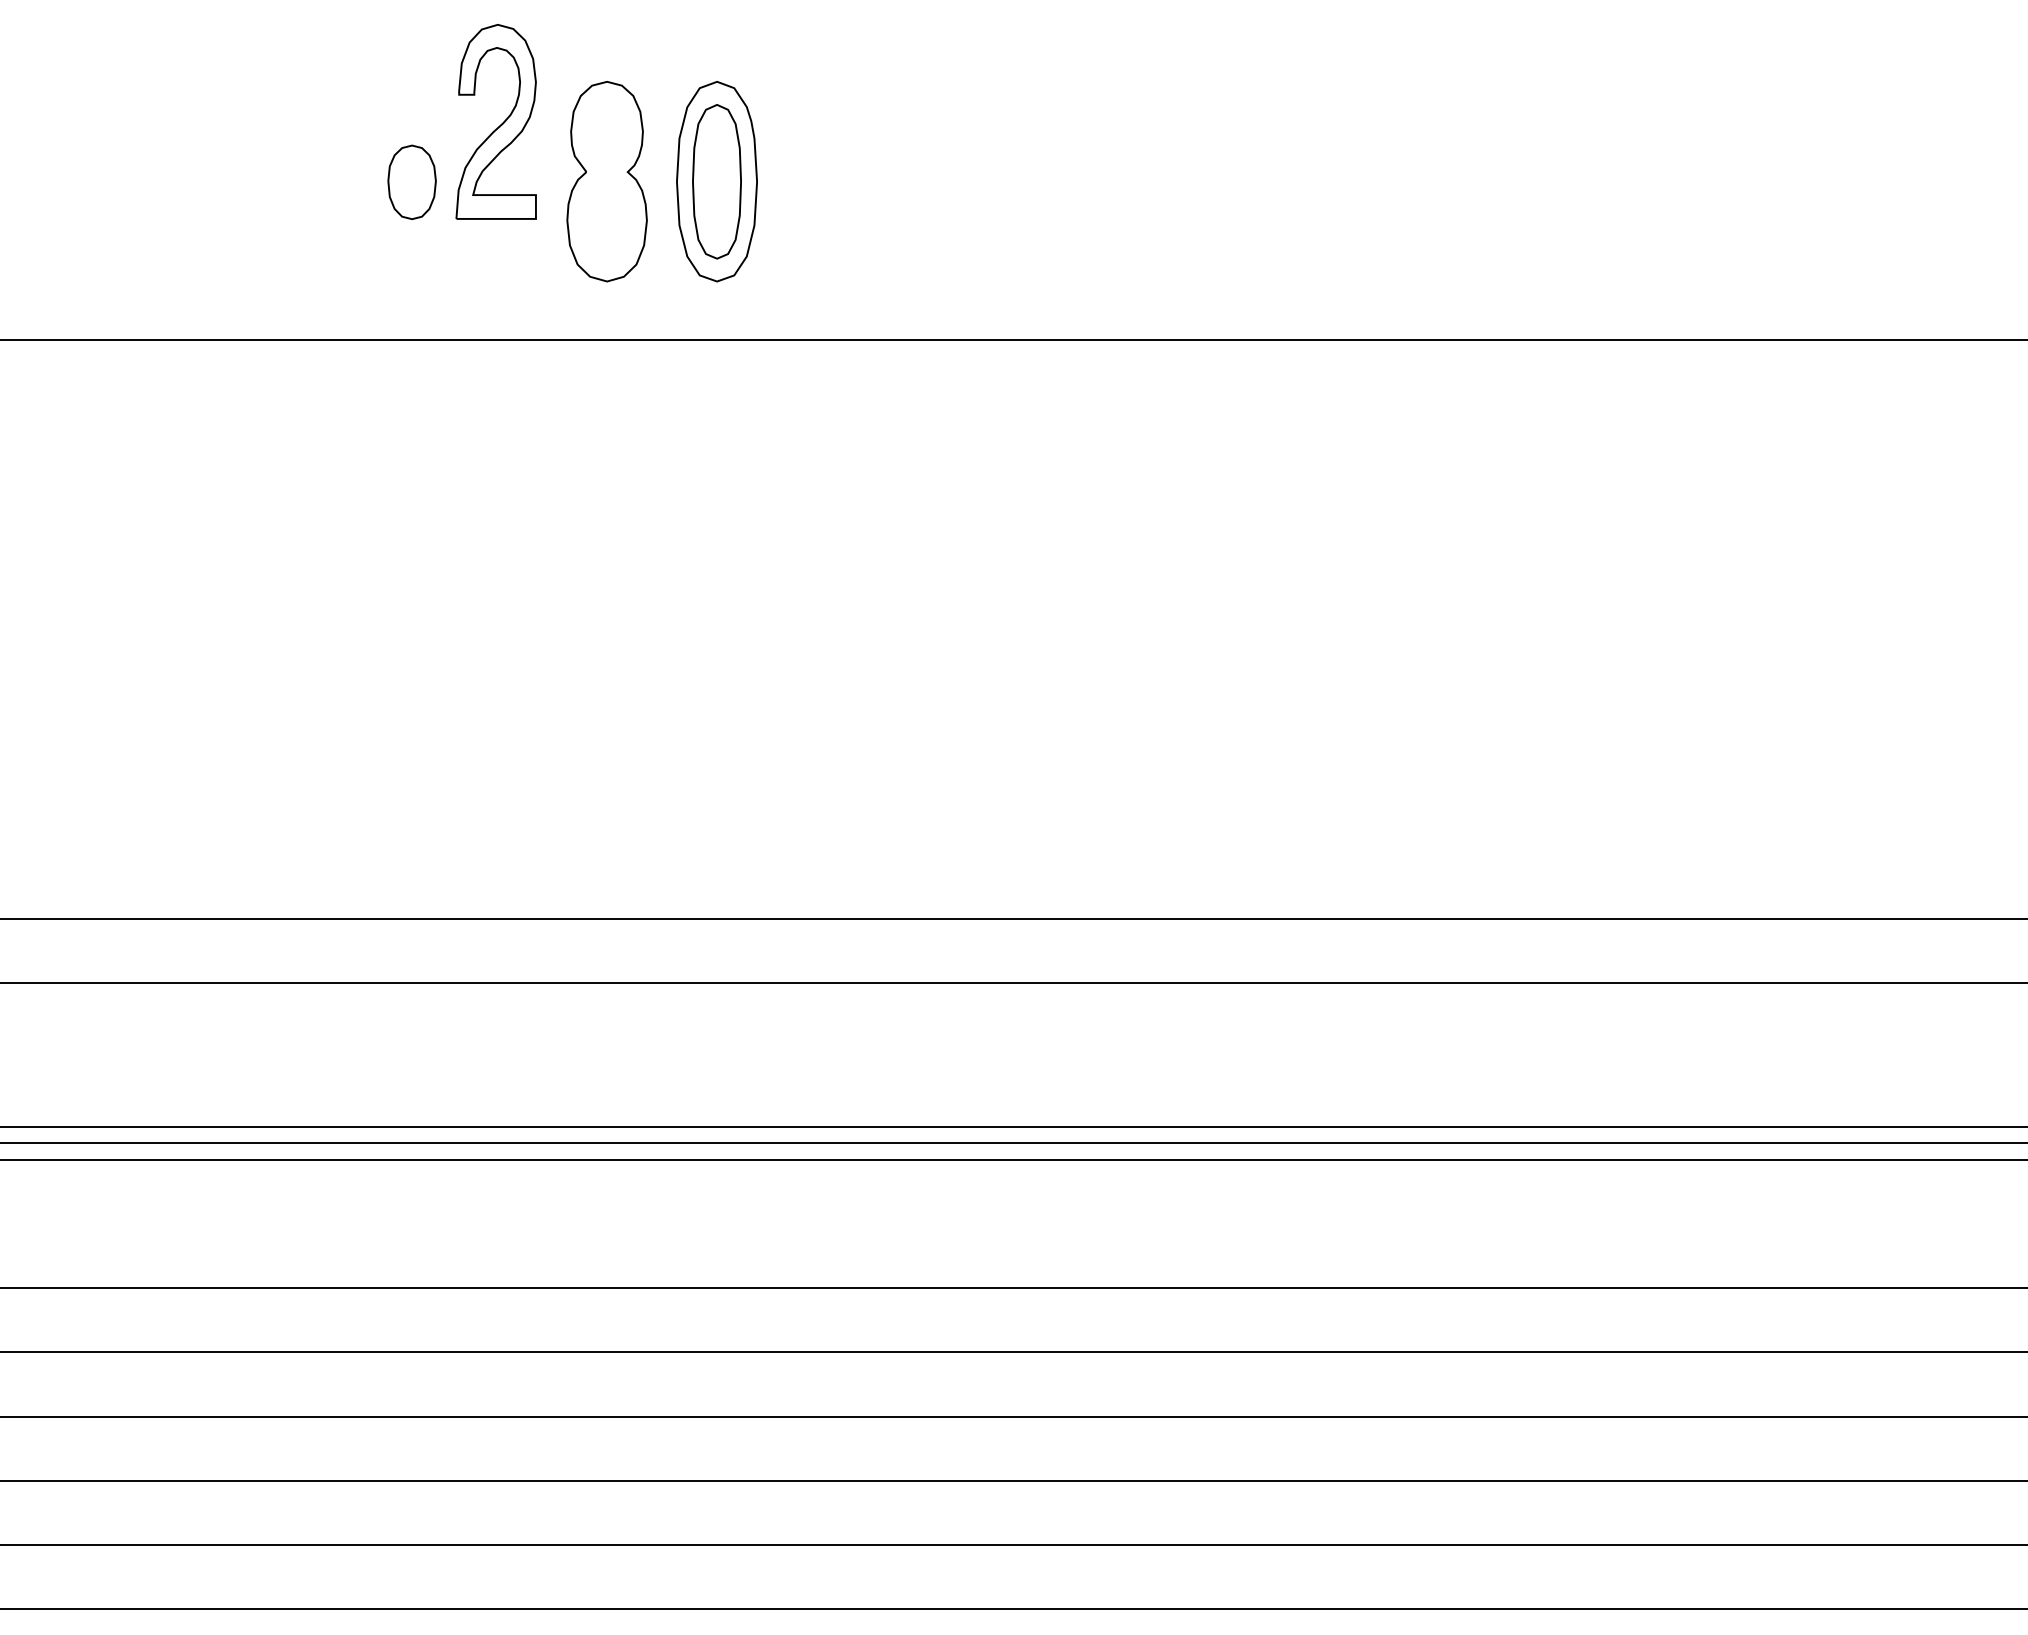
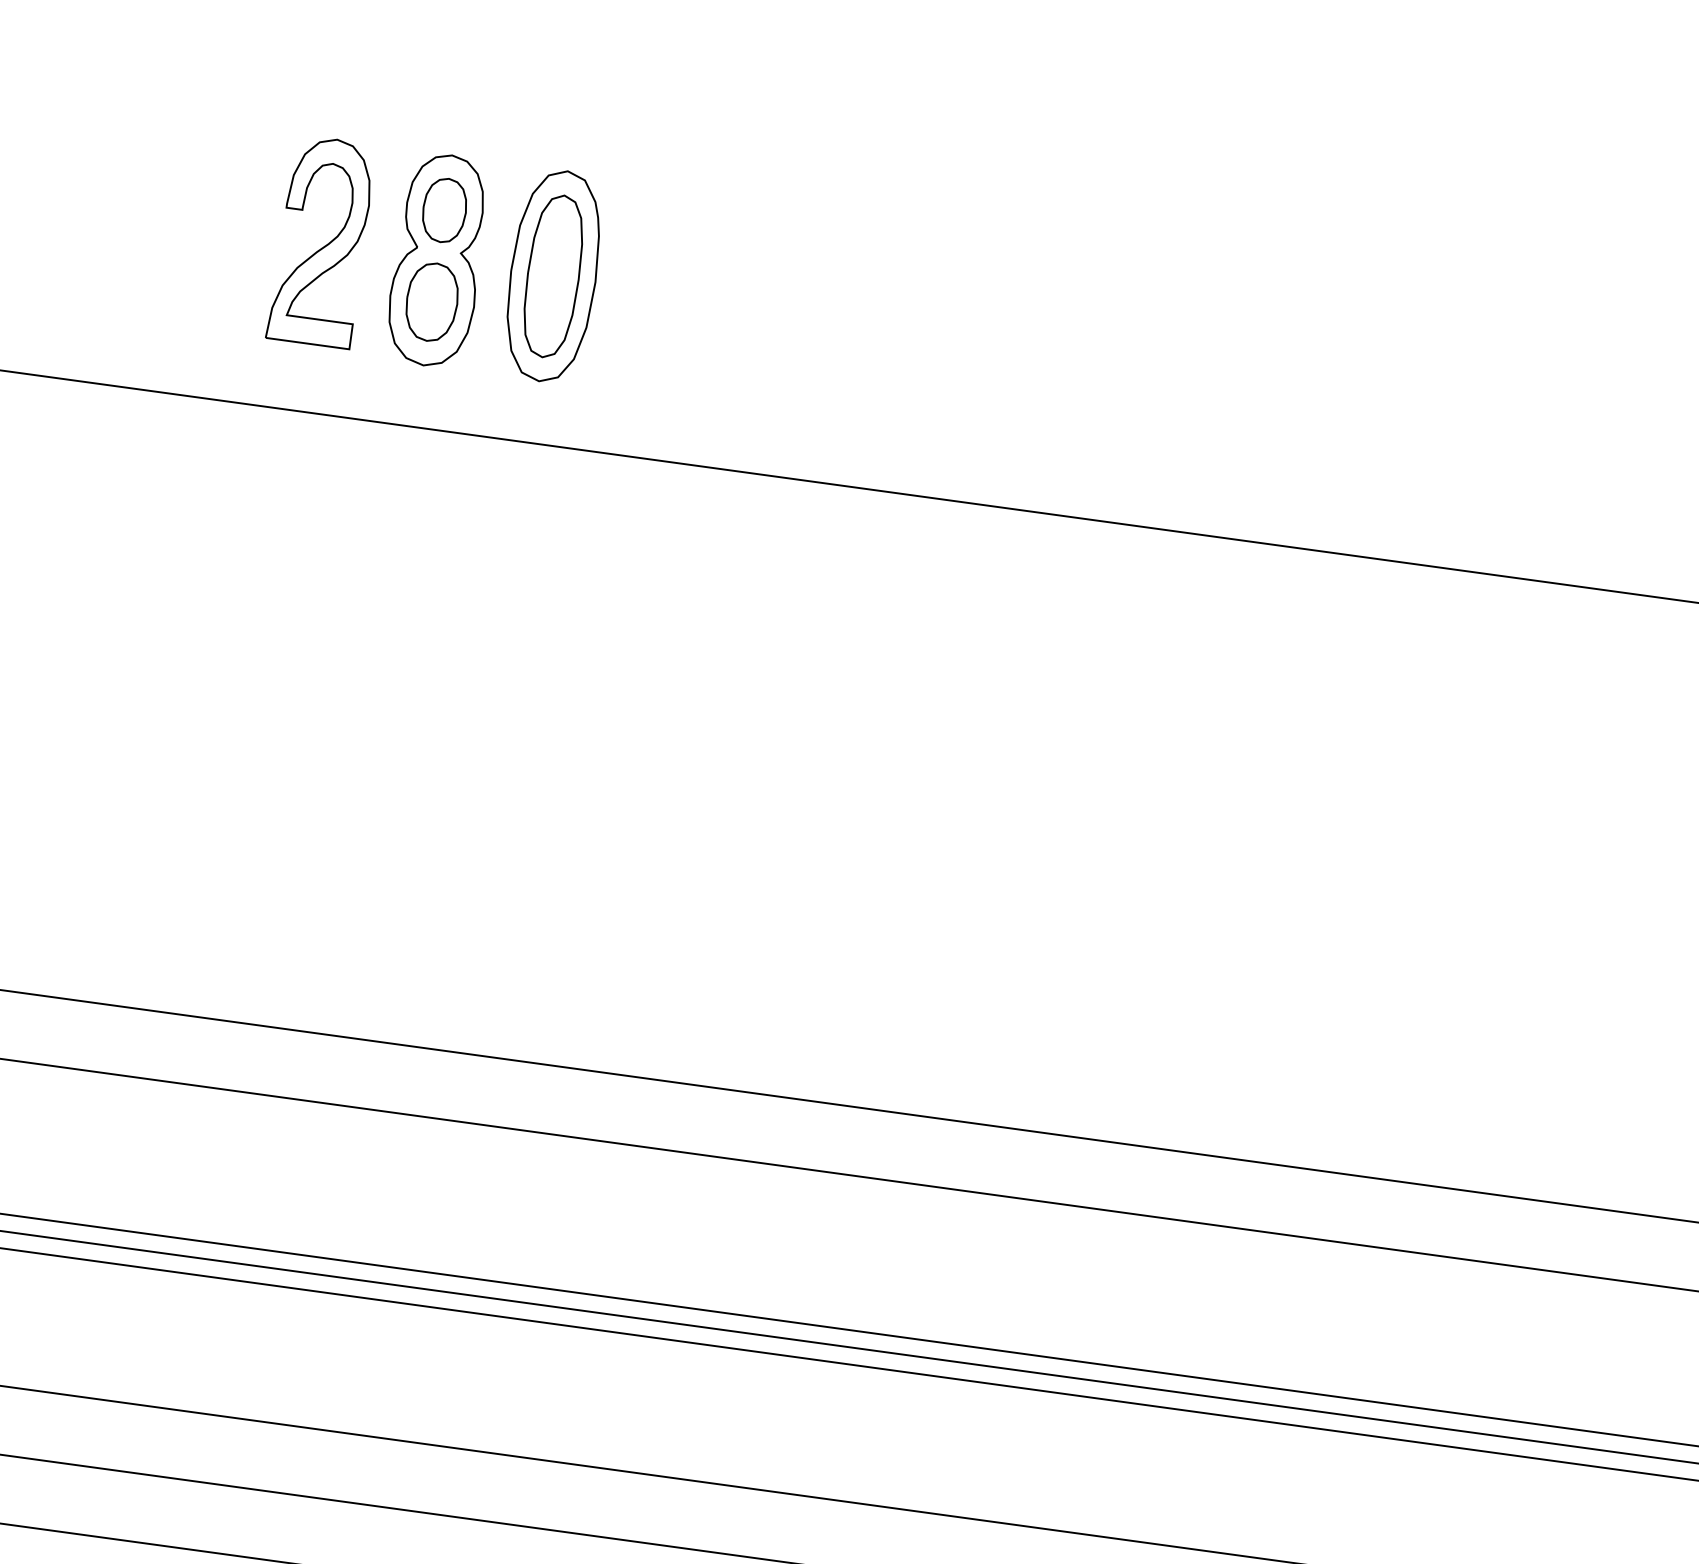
part: (495, 121) -> (320, 241), moved
part: (607, 134) -> (444, 210), added
part: (411, 181) -> (431, 301), moved

